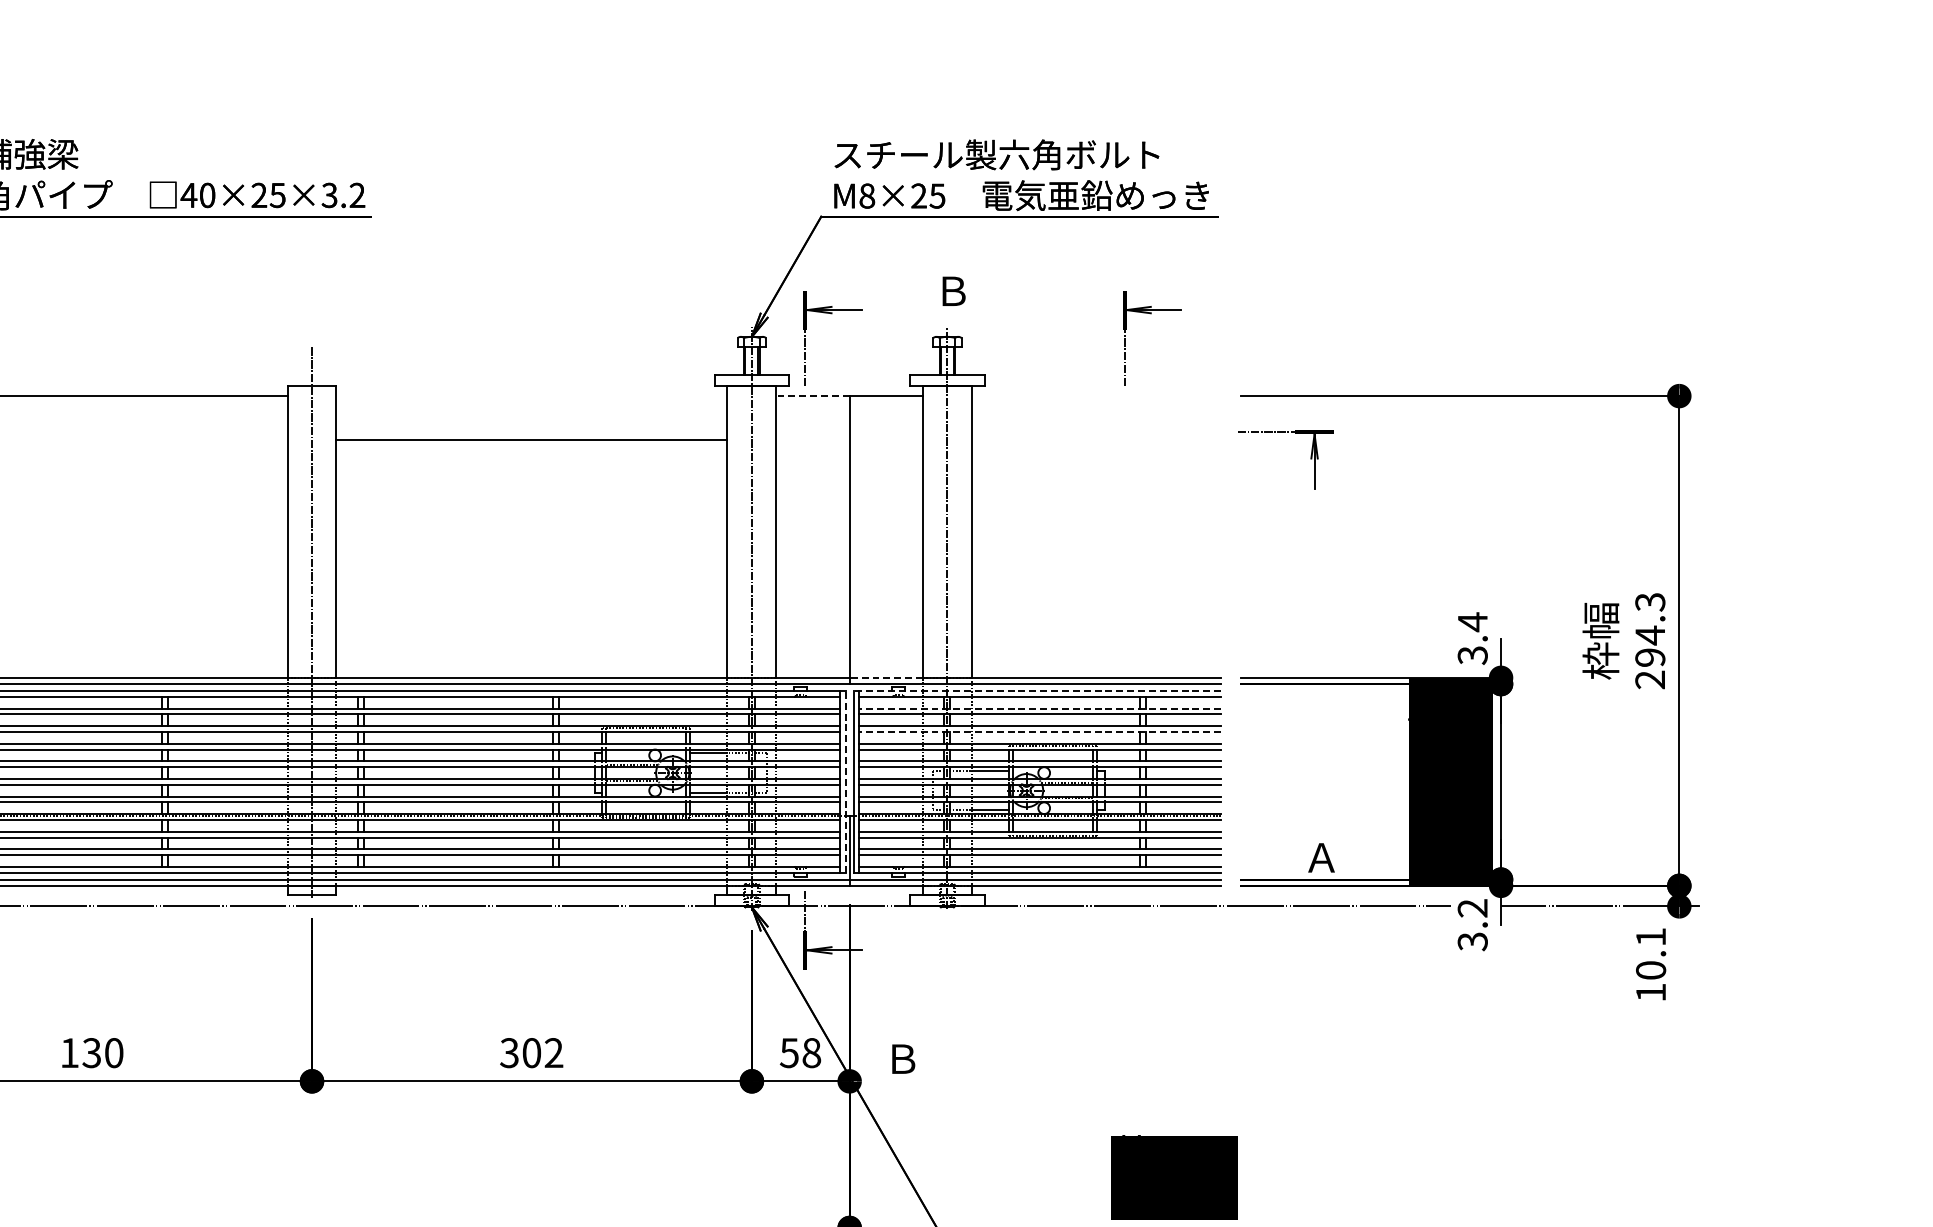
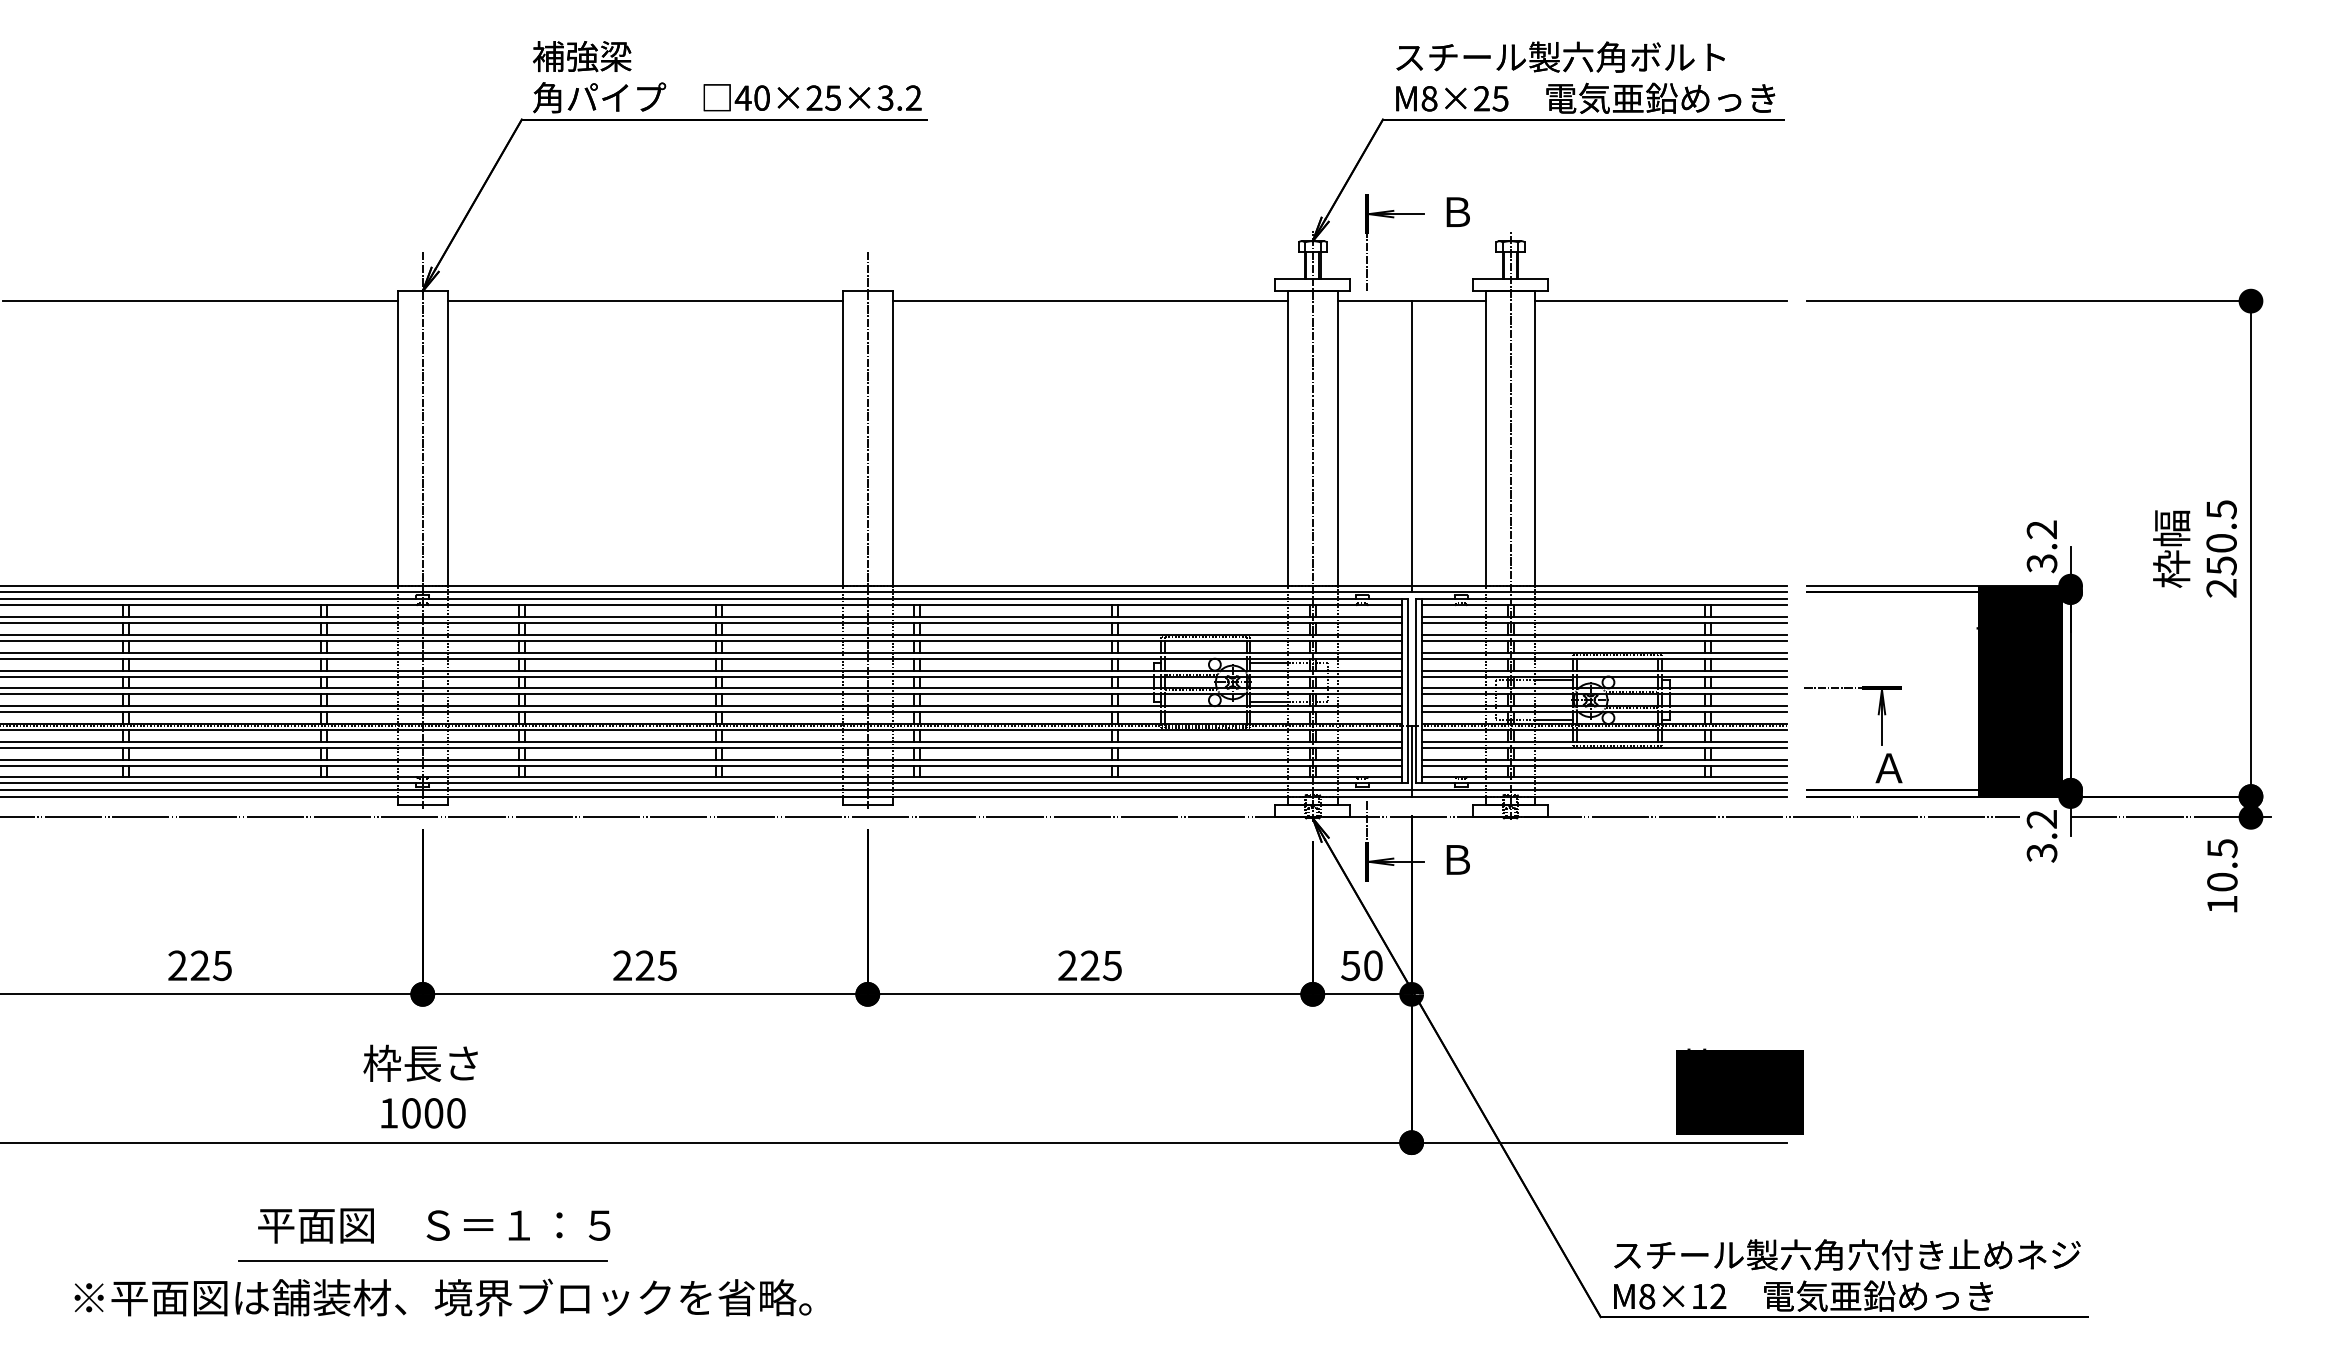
text: (953, 290) -> (1457, 211), moved
part: (1150, 314) -> (1716, 218), removed
line: (812, 396) -> (1374, 301), dashed -> solid
line: (1096, 396) -> (1661, 301), added
line: (532, 439) -> (1090, 301), moved
part: (1310, 458) -> (1877, 714), moved
text: (1472, 621) -> (2041, 529), 3.4 -> 3.2
text: (1650, 629) -> (2221, 537), 294.3 -> 250.5
line: (886, 678) -> (1448, 586), dashed -> solid
line: (1037, 691) -> (1601, 599), dashed -> solid
line: (1040, 708) -> (1604, 617), dashed -> solid
line: (1040, 731) -> (1604, 640), dashed -> solid
line: (845, 781) -> (1407, 691), dashed -> solid
text: (1651, 937) -> (2222, 848), 10.1 -> 10.5
text: (91, 1052) -> (644, 965), 130 -> 225
text: (531, 1052) -> (1089, 965), 302 -> 225
text: (811, 1052) -> (1373, 965), 58 -> 50
text: (902, 1058) -> (1457, 859), moved

